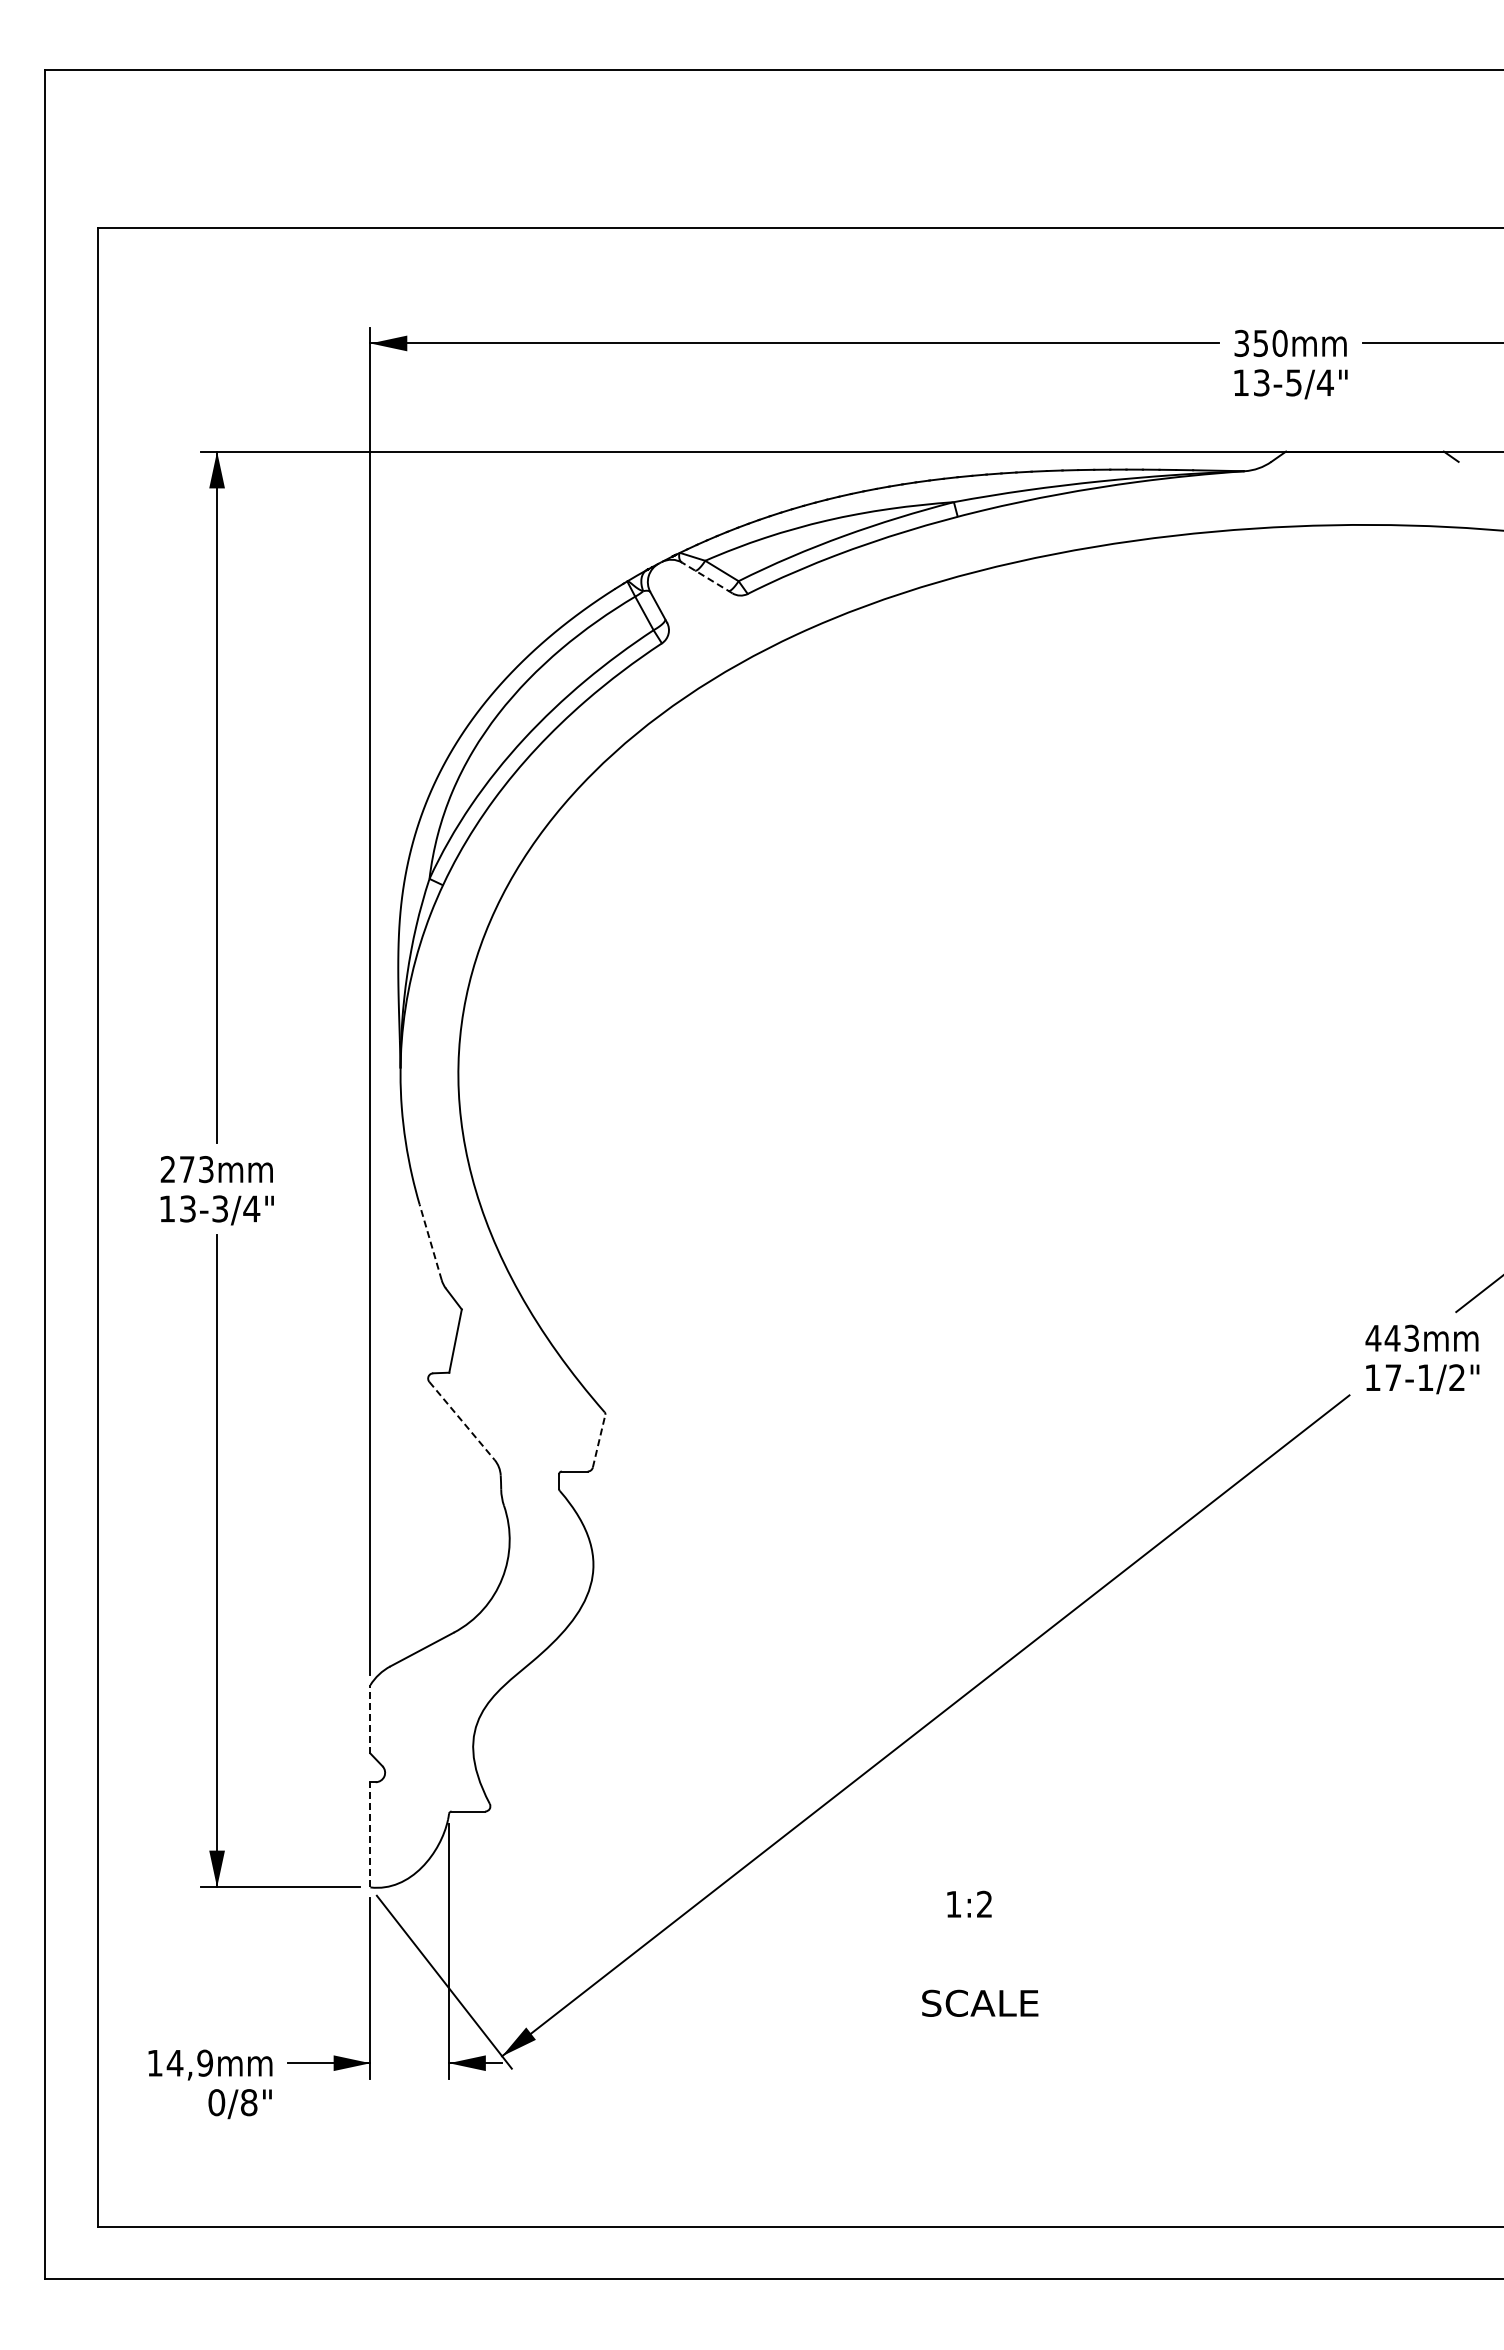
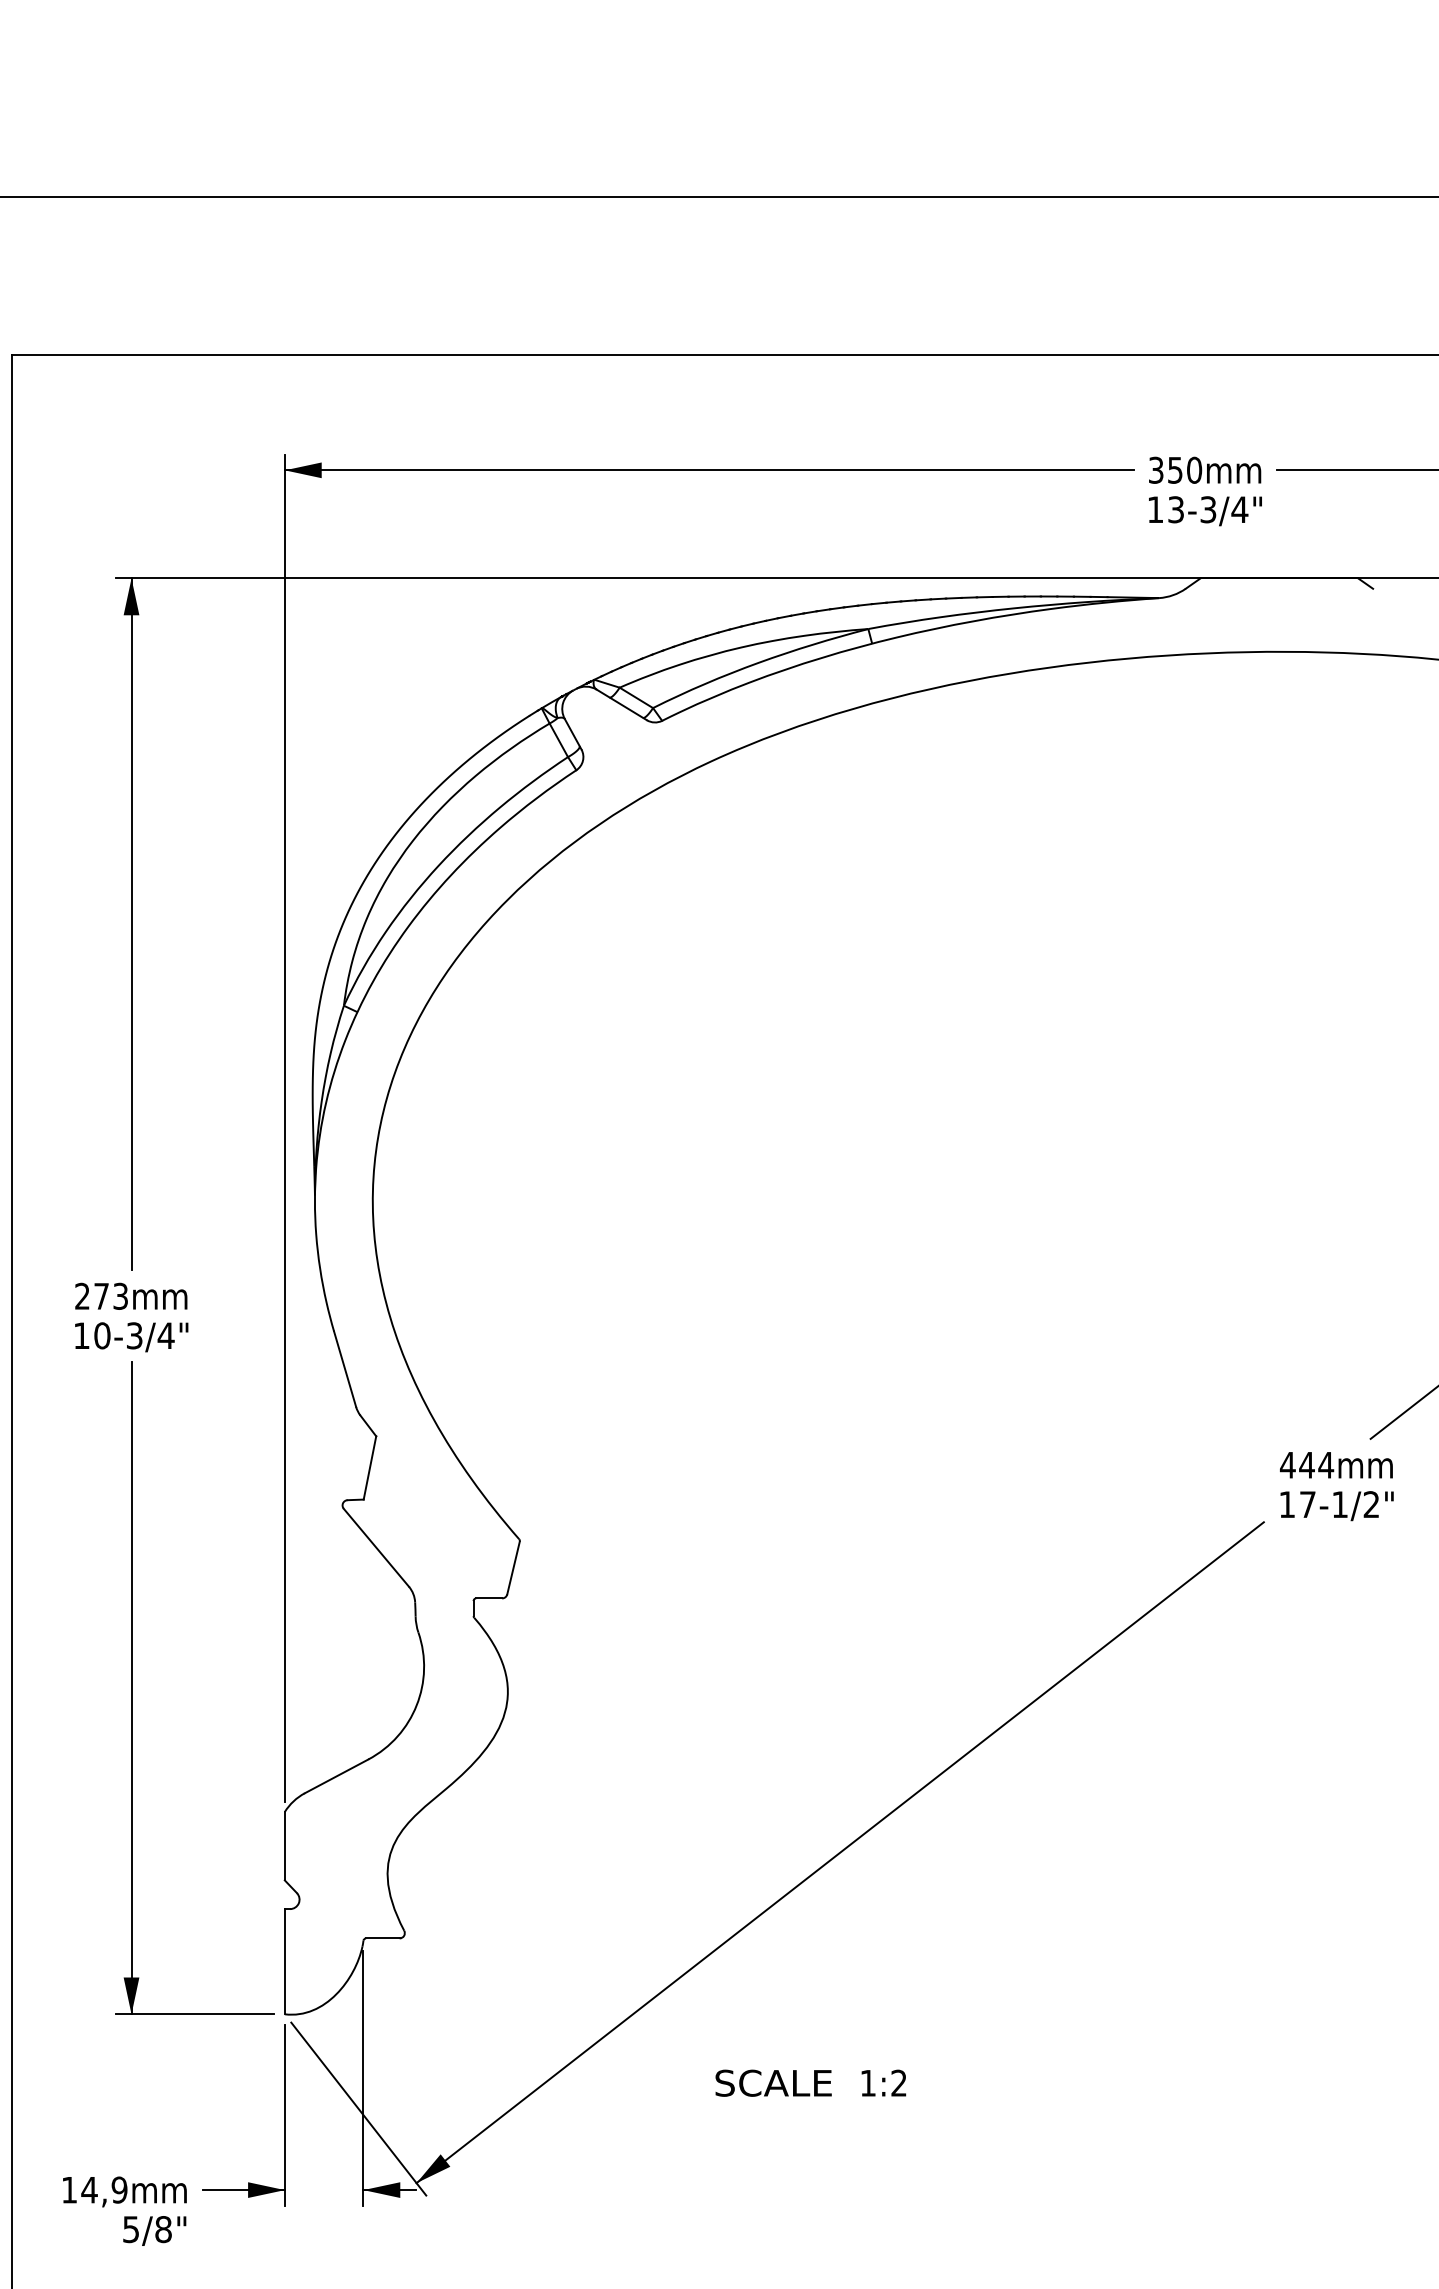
text: (1293, 382) -> (1207, 509), 13-5/4" -> 13-3/4"
line: (706, 577) -> (620, 704), dashed -> solid
text: (188, 1208) -> (102, 1335), 13-3/4" -> 10-3/4"
line: (430, 1241) -> (344, 1368), dashed -> solid
text: (1411, 1337) -> (1325, 1464), 443 -> 444
line: (462, 1420) -> (376, 1547), dashed -> solid
line: (599, 1440) -> (513, 1567), dashed -> solid
line: (370, 1718) -> (284, 1845), dashed -> solid
line: (370, 1834) -> (284, 1961), dashed -> solid
text: (969, 1903) -> (883, 2082), moved
text: (980, 2002) -> (773, 2082), moved
text: (216, 2102) -> (130, 2229), 0/8" -> 5/8"

